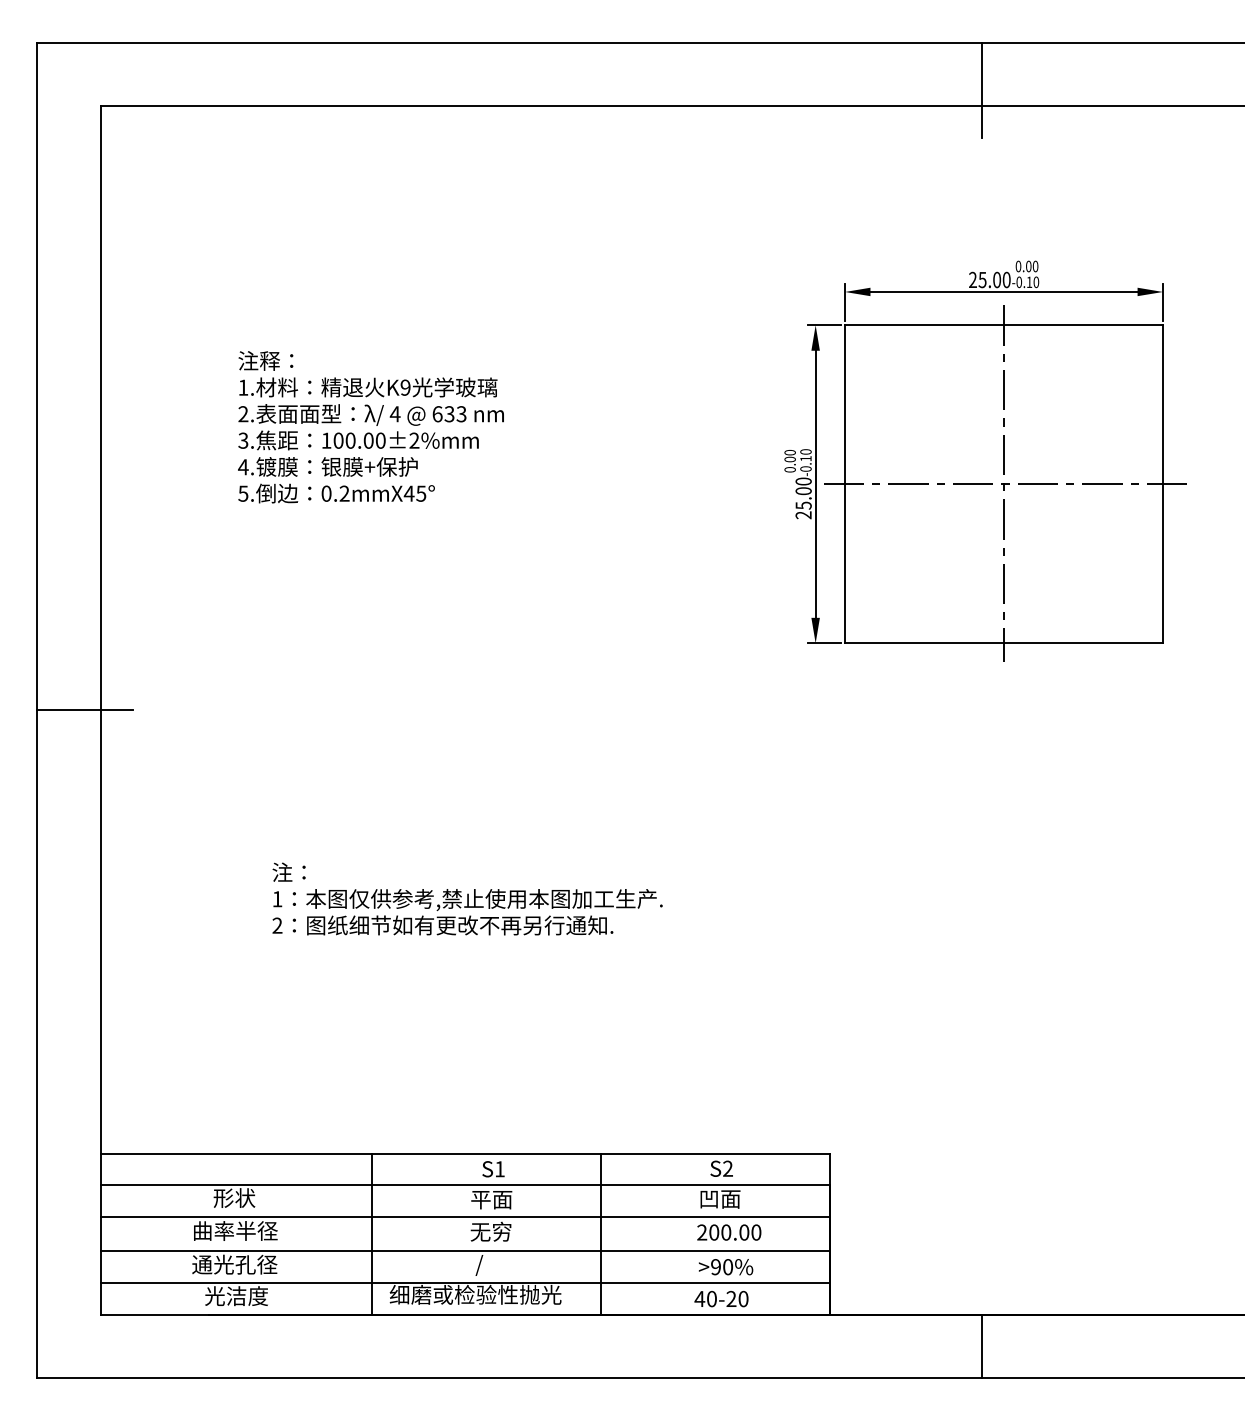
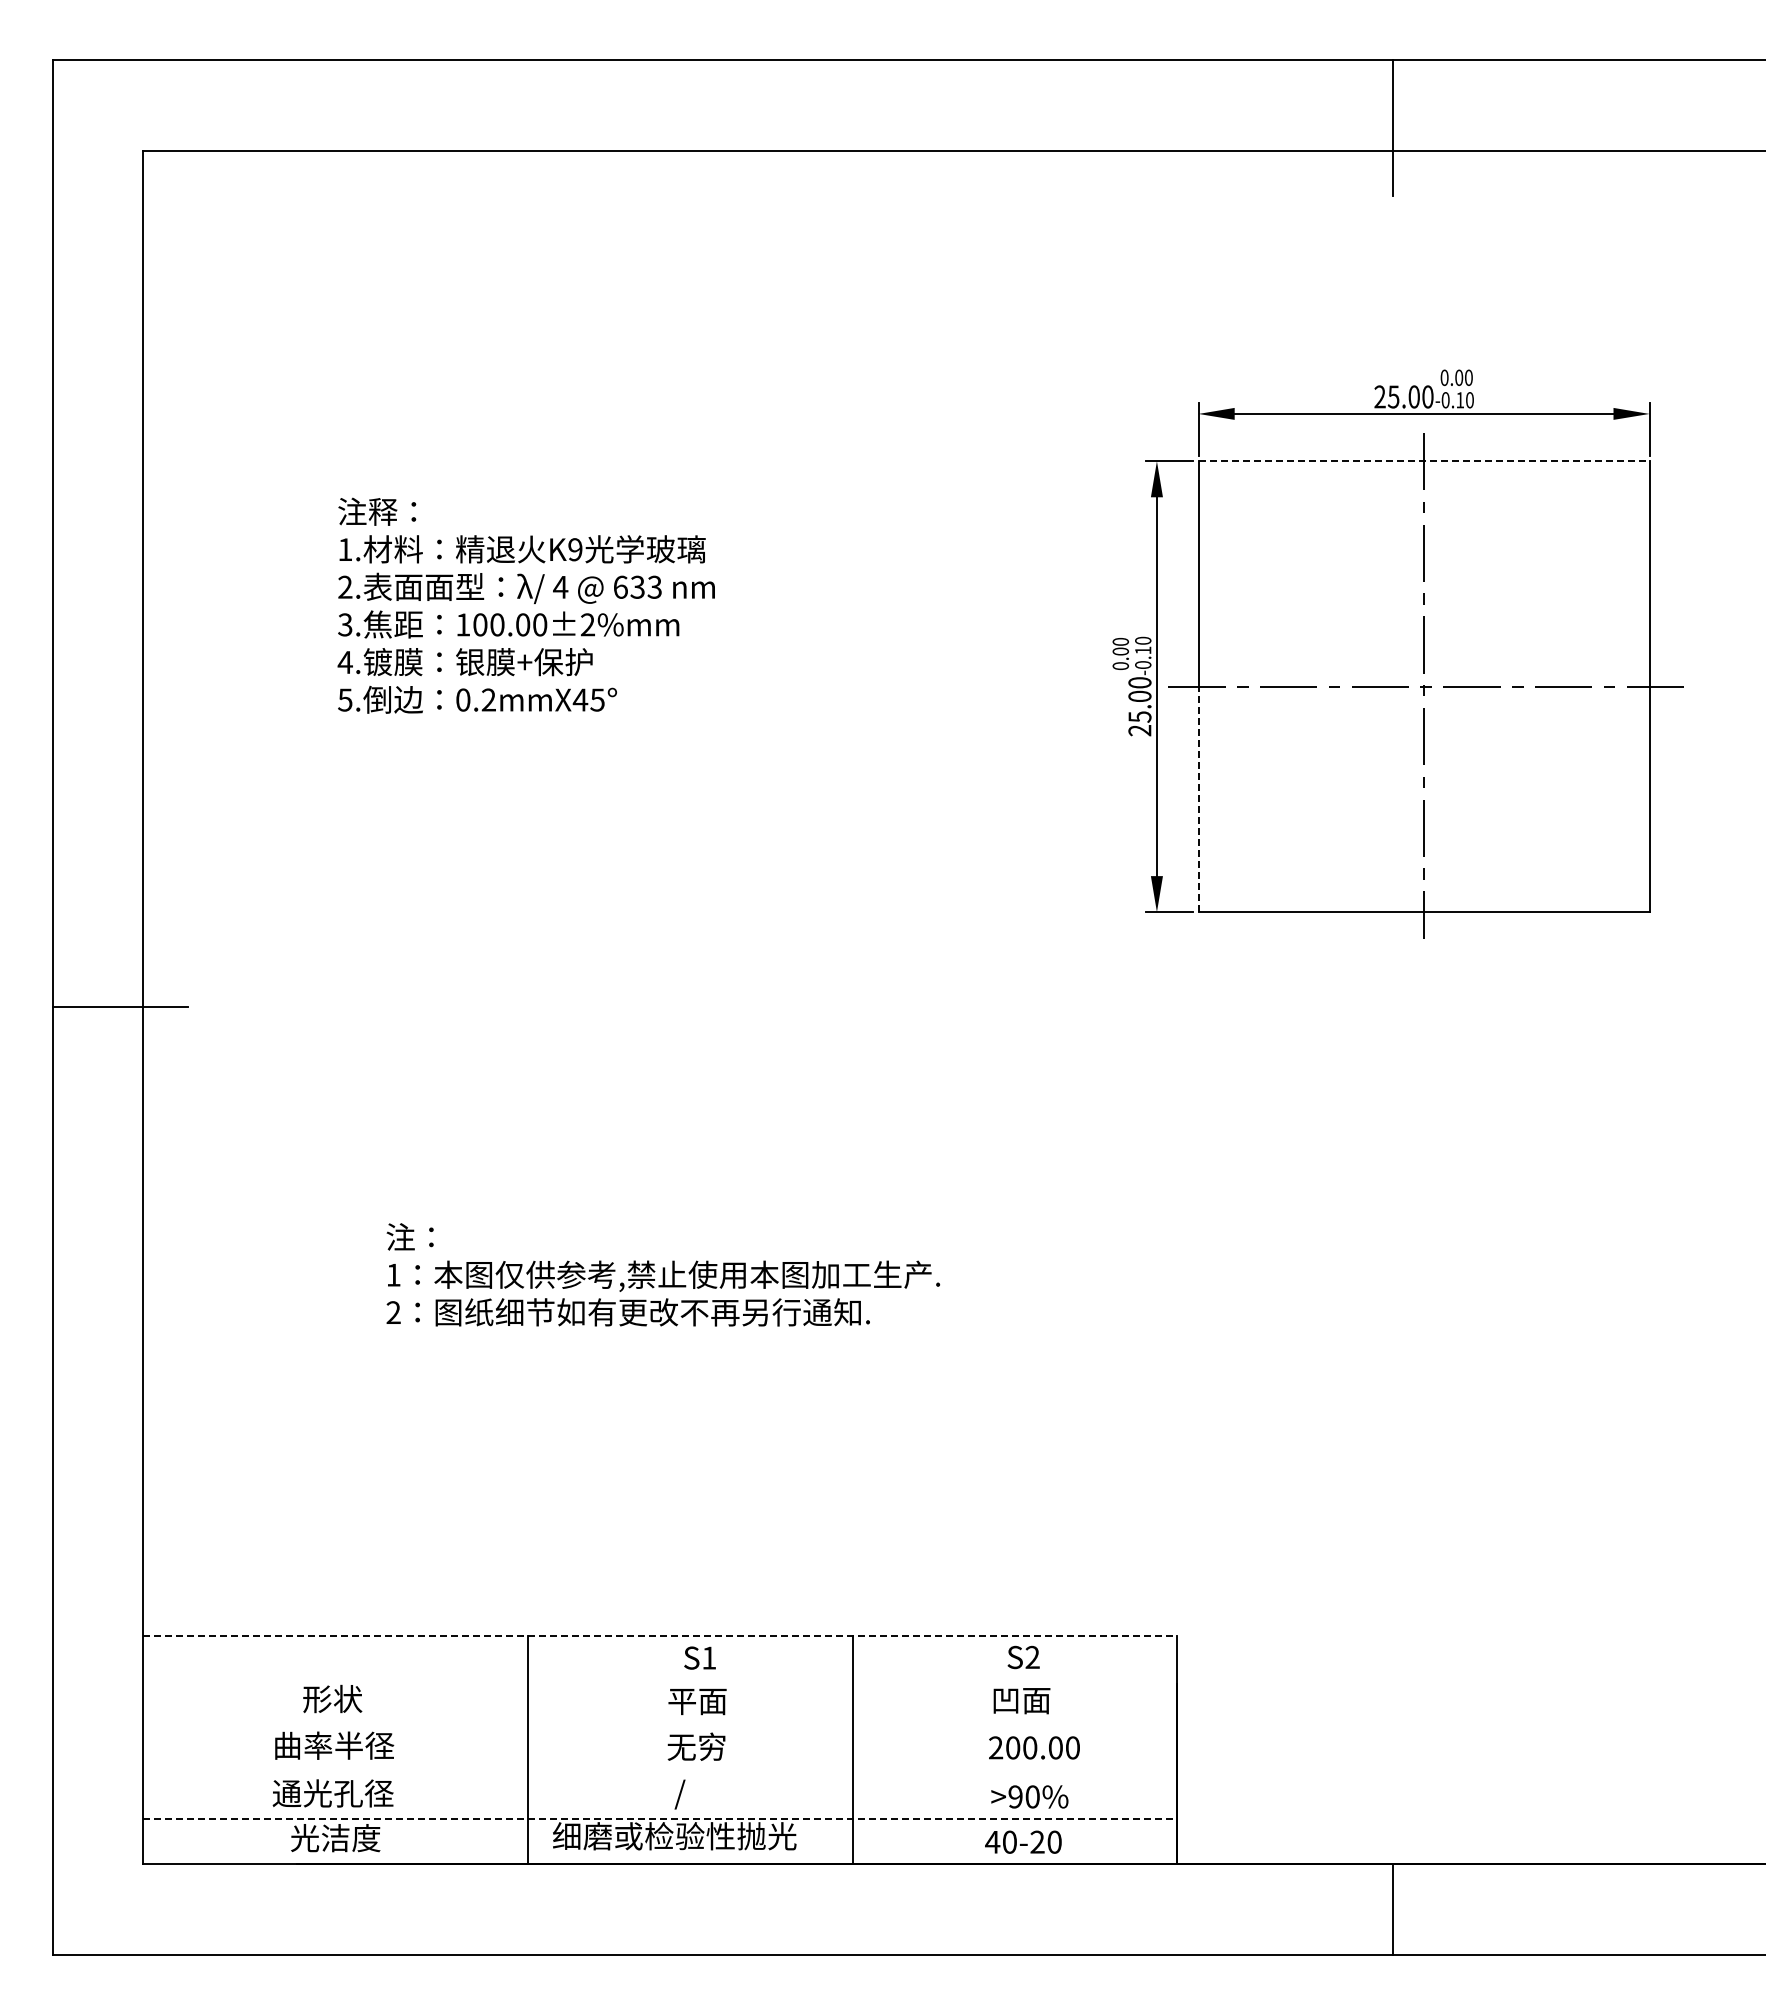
line: (1004, 325) -> (1424, 461), solid -> dashed
line: (844, 563) -> (1198, 799), solid -> dashed
line: (465, 1153) -> (660, 1635), solid -> dashed
line: (465, 1185) -> (660, 1681), removed
line: (465, 1216) -> (660, 1725), removed
line: (465, 1251) -> (660, 1774), removed
line: (465, 1283) -> (660, 1819), solid -> dashed

